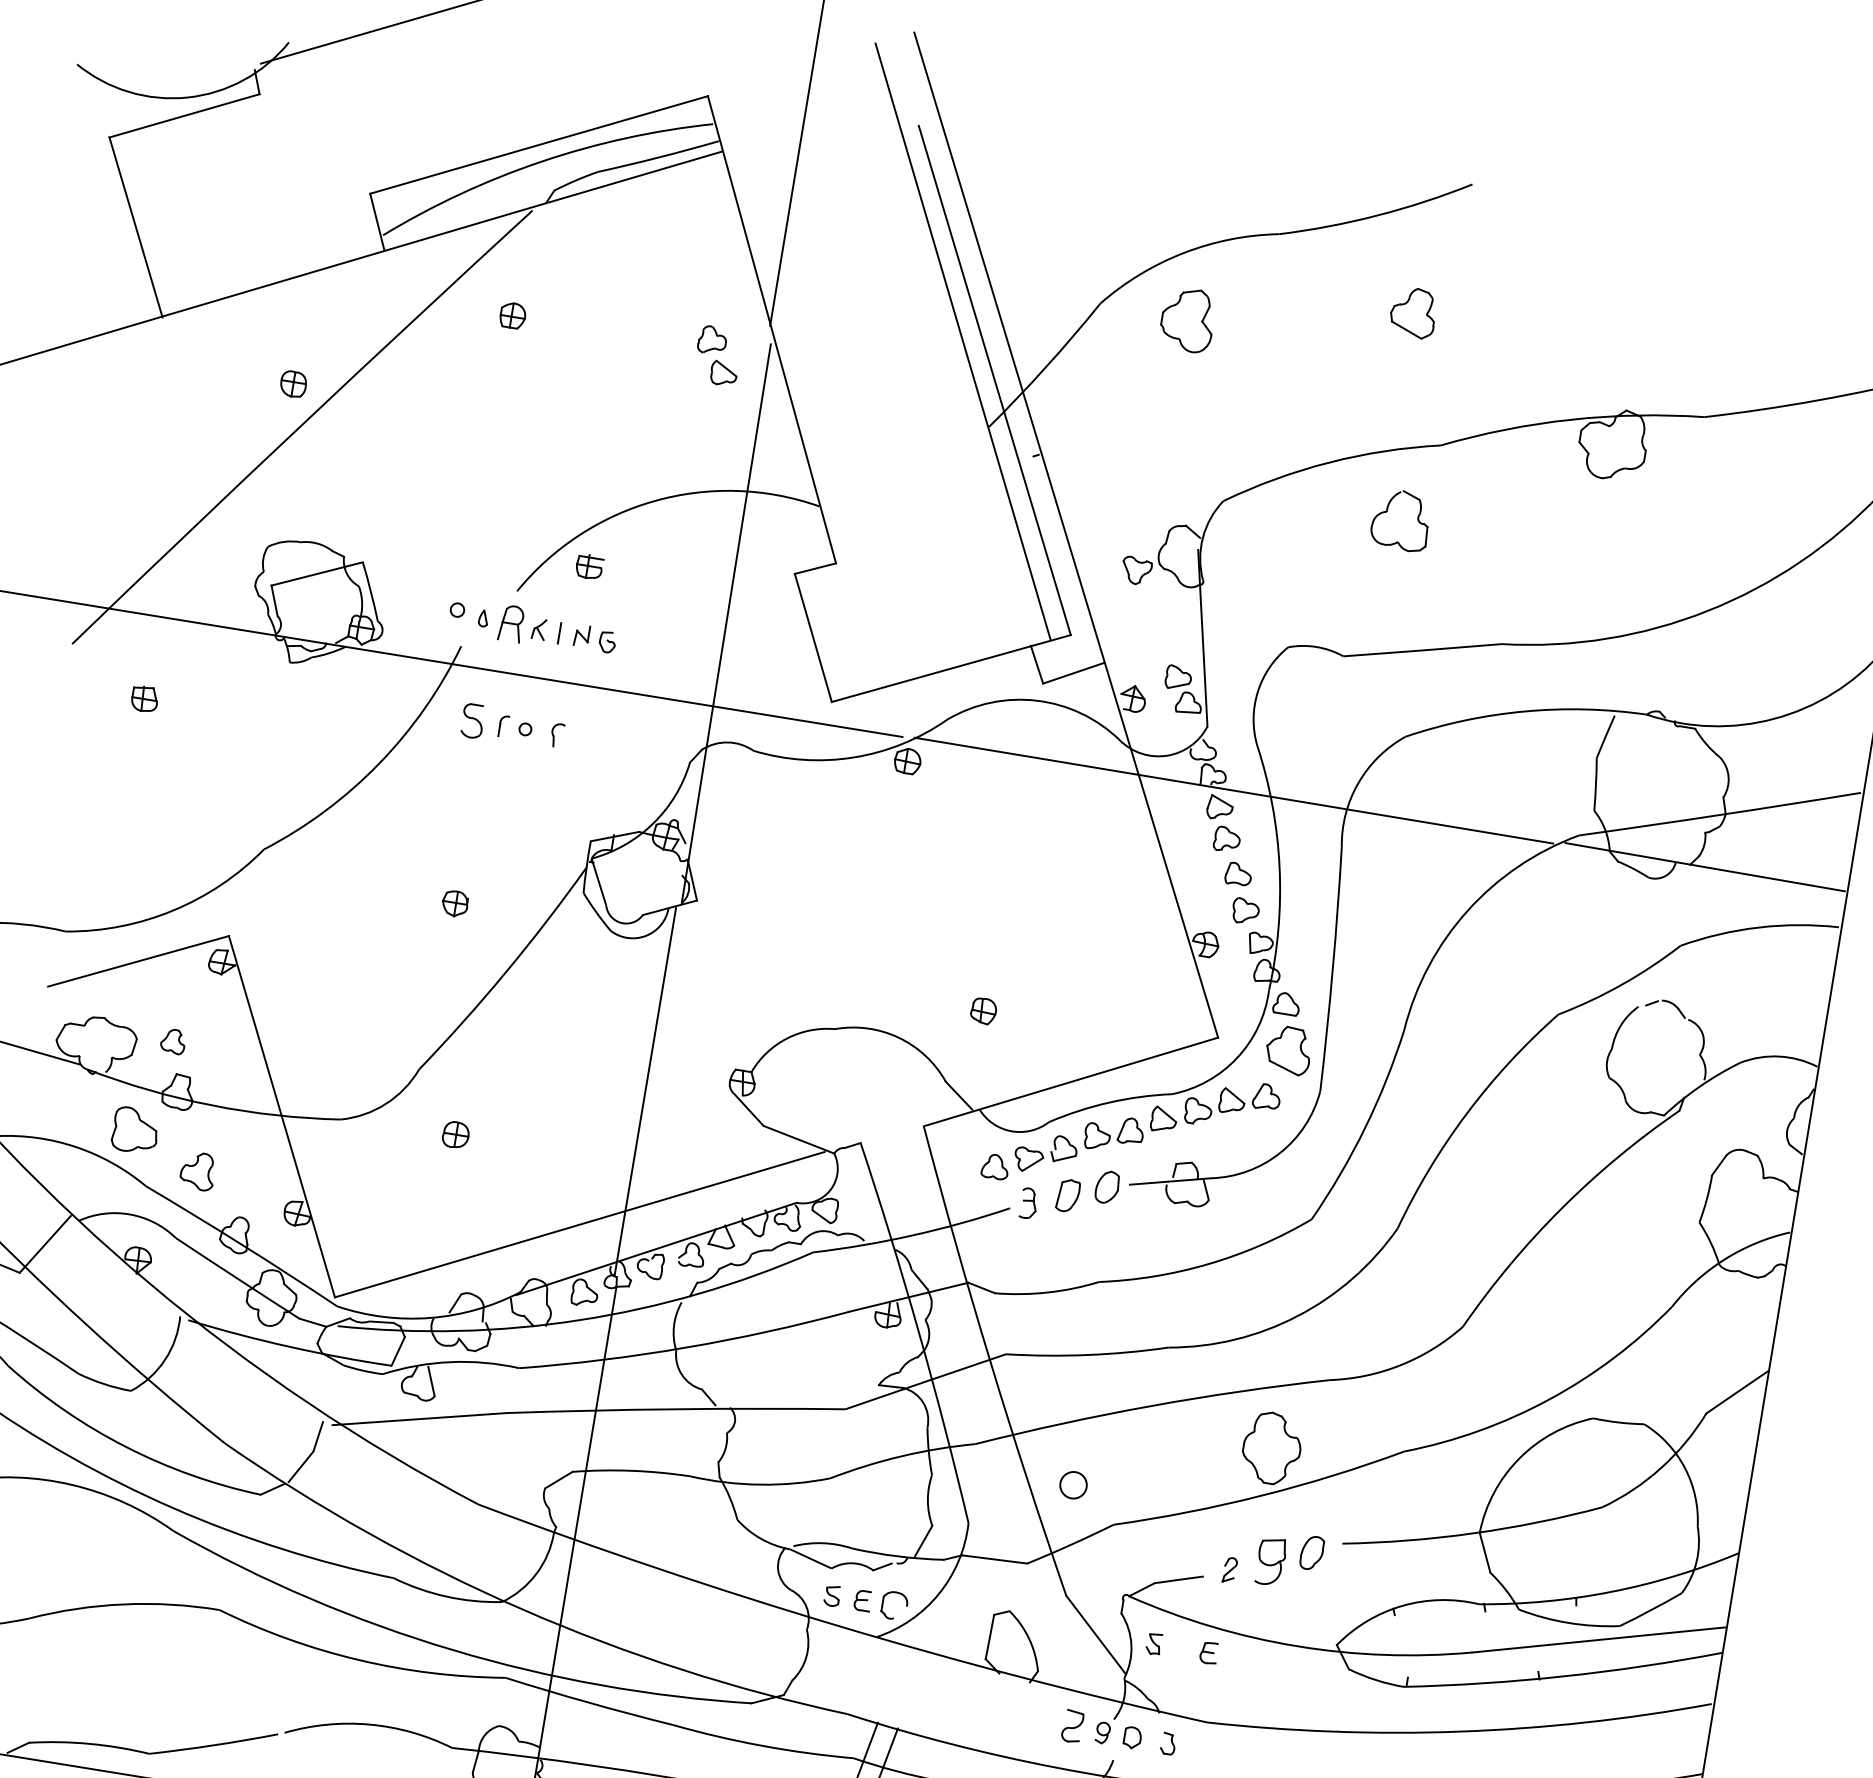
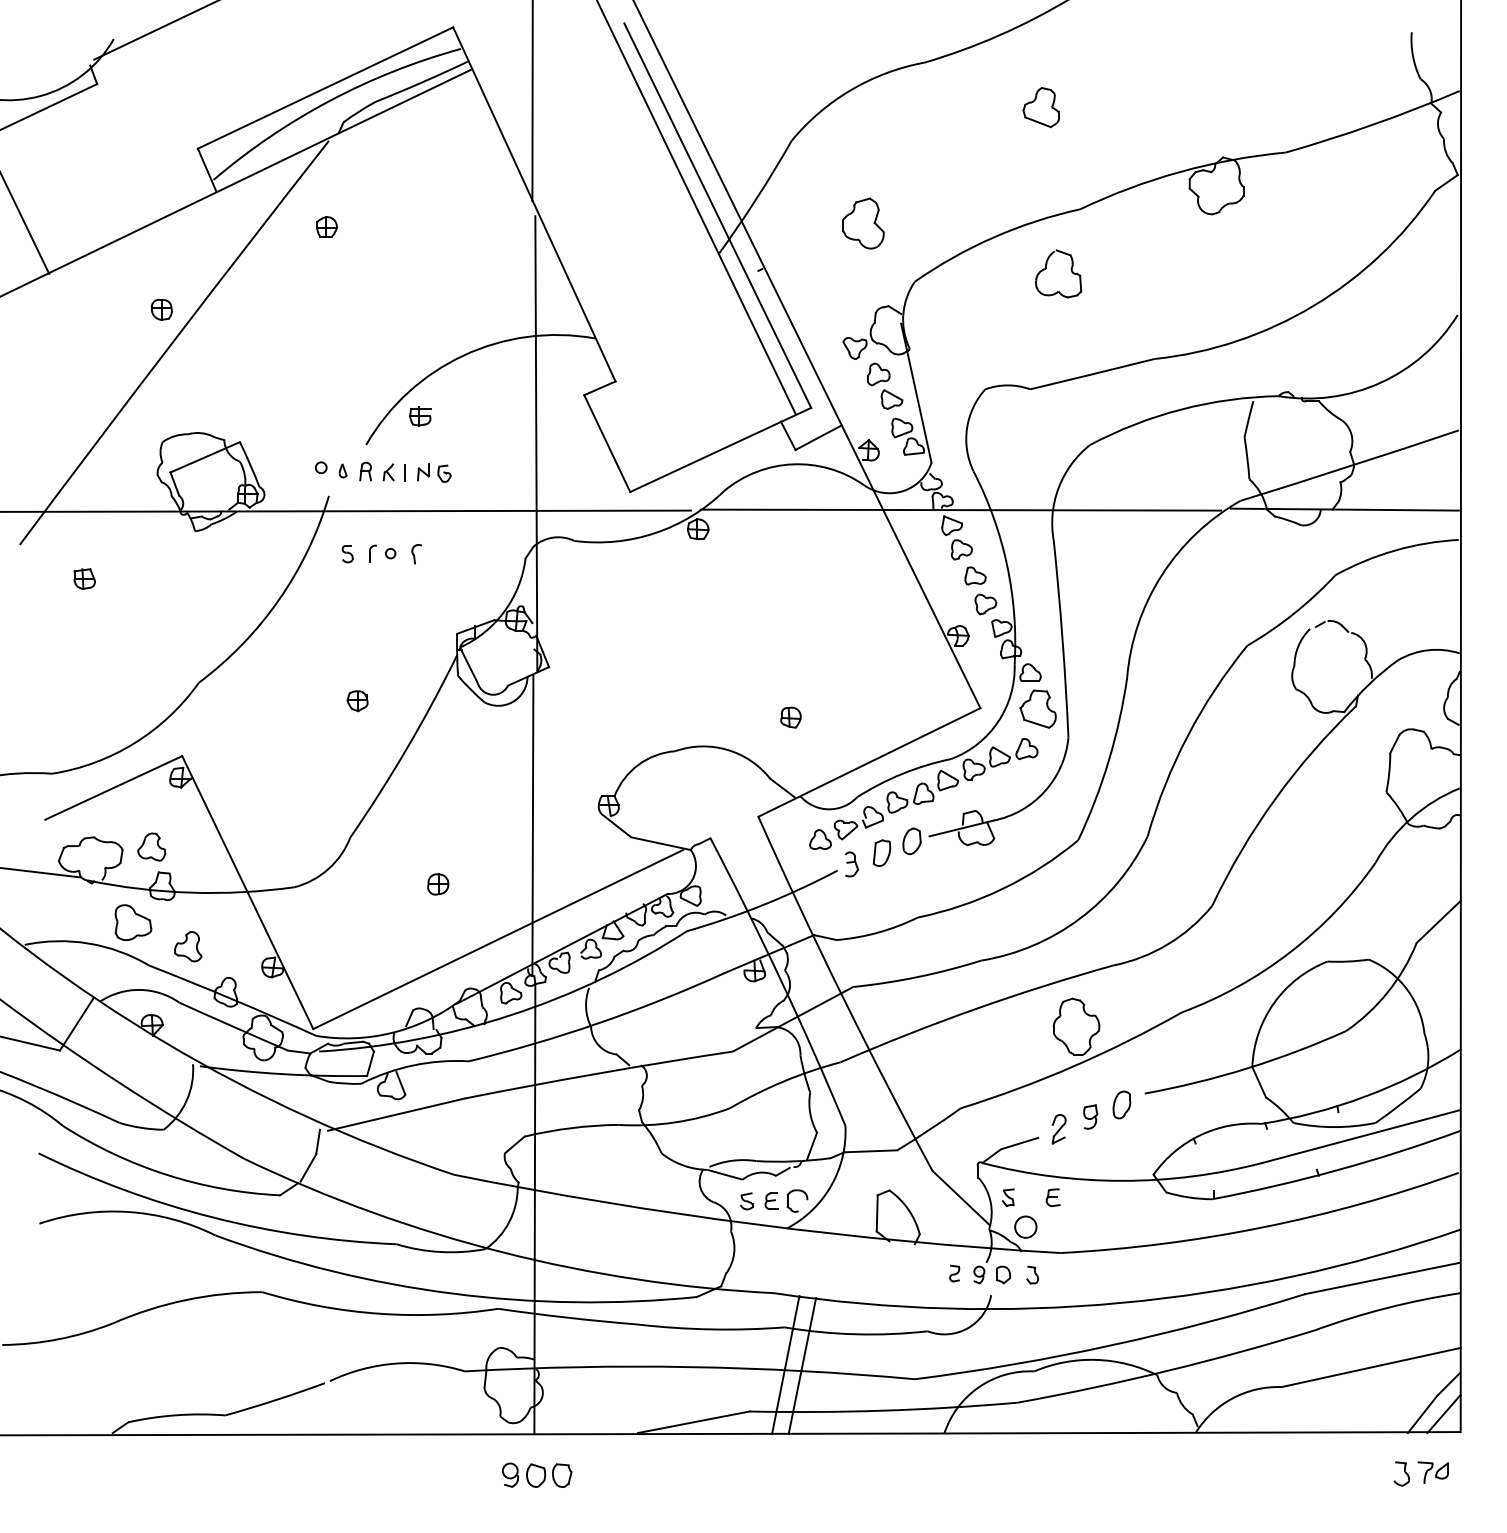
part: (1188, 319) -> (863, 223), moved
part: (717, 354) -> (884, 385), moved
part: (511, 623) -> (365, 471), size x0.62
part: (472, 721) -> (347, 554), size x0.62
part: (173, 1040) -> (151, 846), size x1.43
part: (456, 1135) -> (438, 884), moved
circle: (1073, 1484) -> (1025, 1226), moved
part: (1271, 1560) -> (1090, 1116), size x0.62
part: (1229, 1570) -> (1058, 1129), size x1.43
part: (1072, 1726) -> (954, 1273), size x0.62

